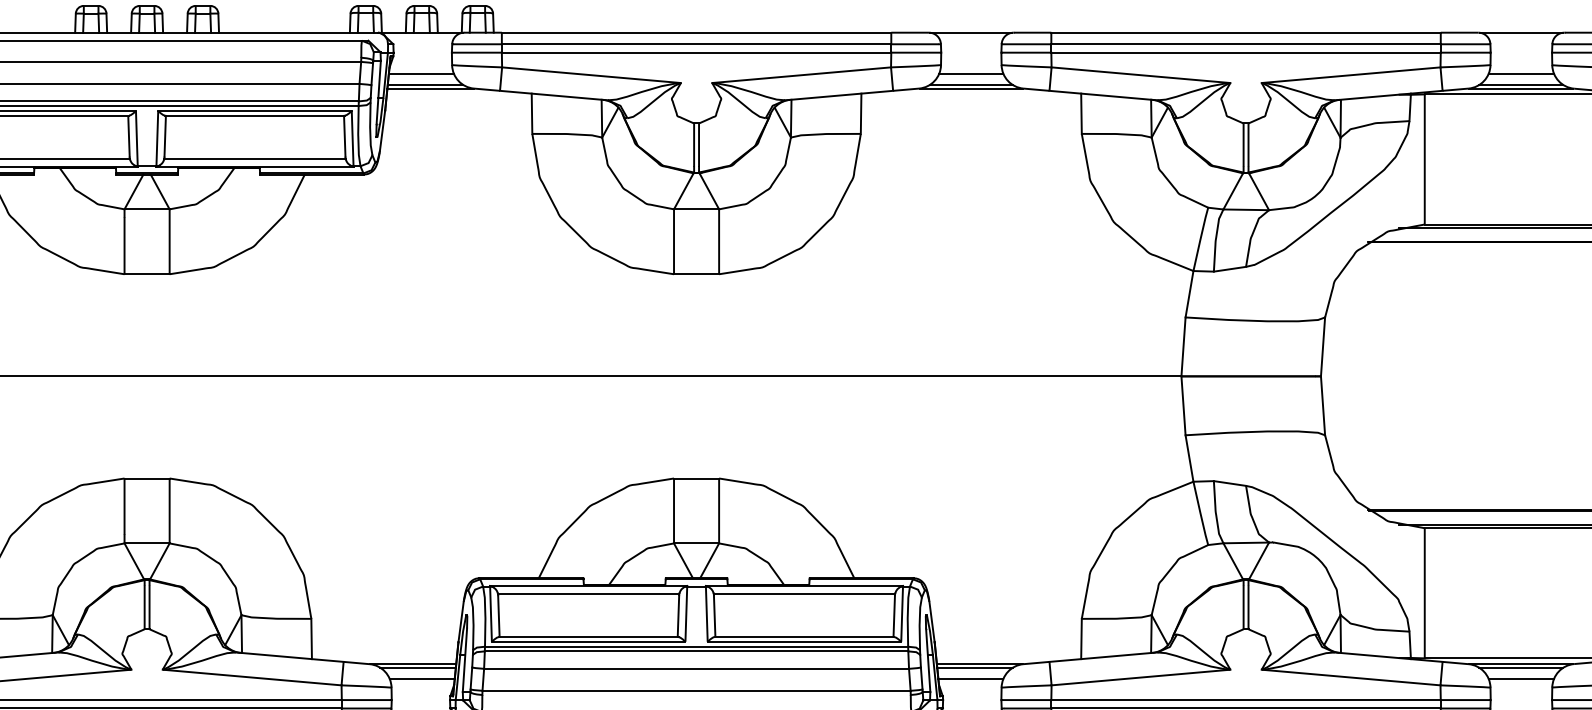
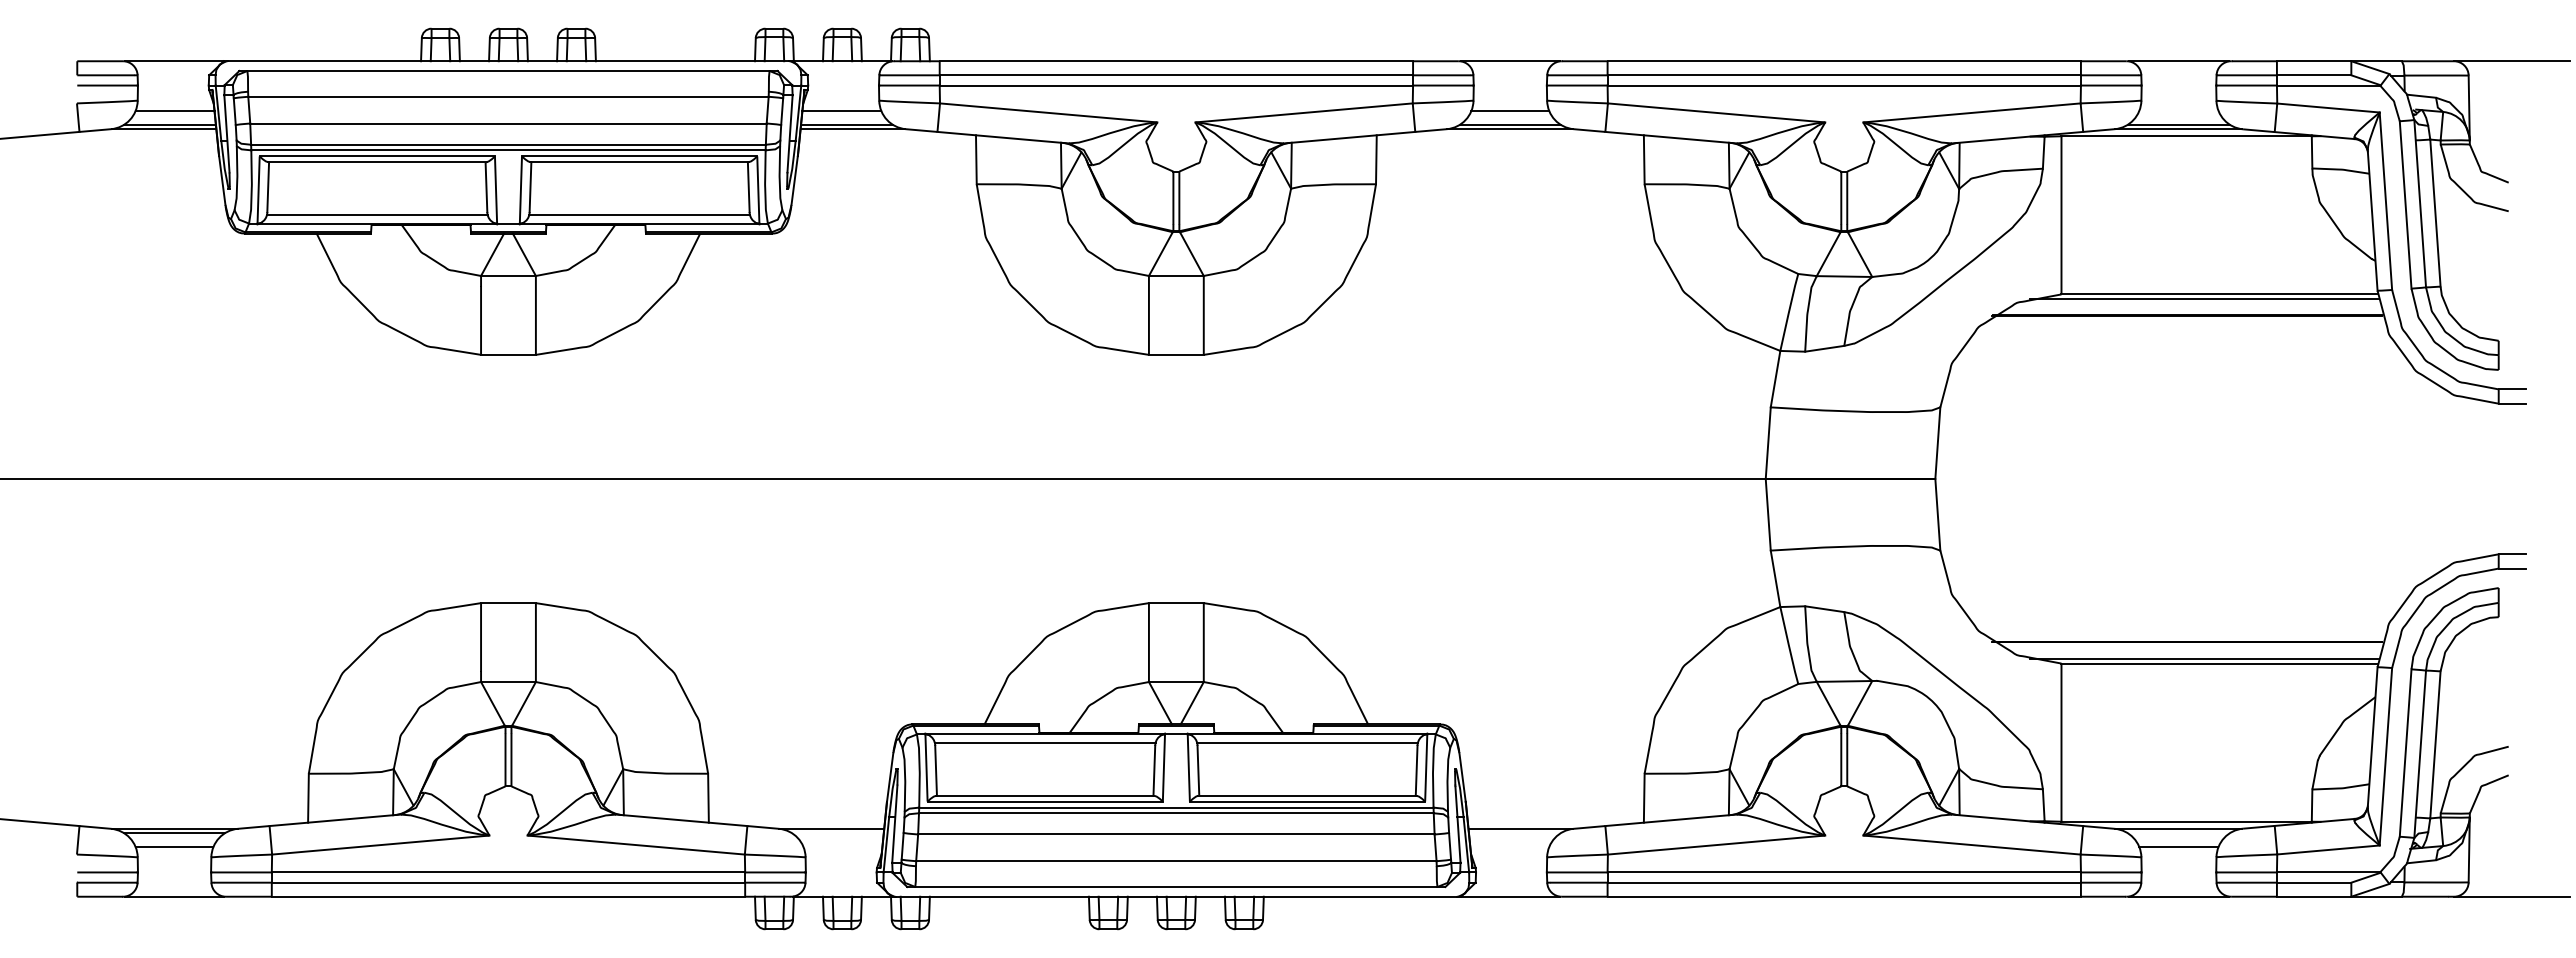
line: (1521, 73) -> (2178, 110), removed
line: (417, 668) -> (837, 833), removed
line: (974, 668) -> (1514, 833), removed
line: (1521, 668) -> (2178, 833), removed
line: (421, 679) -> (842, 847), removed
line: (970, 679) -> (1509, 847), removed

